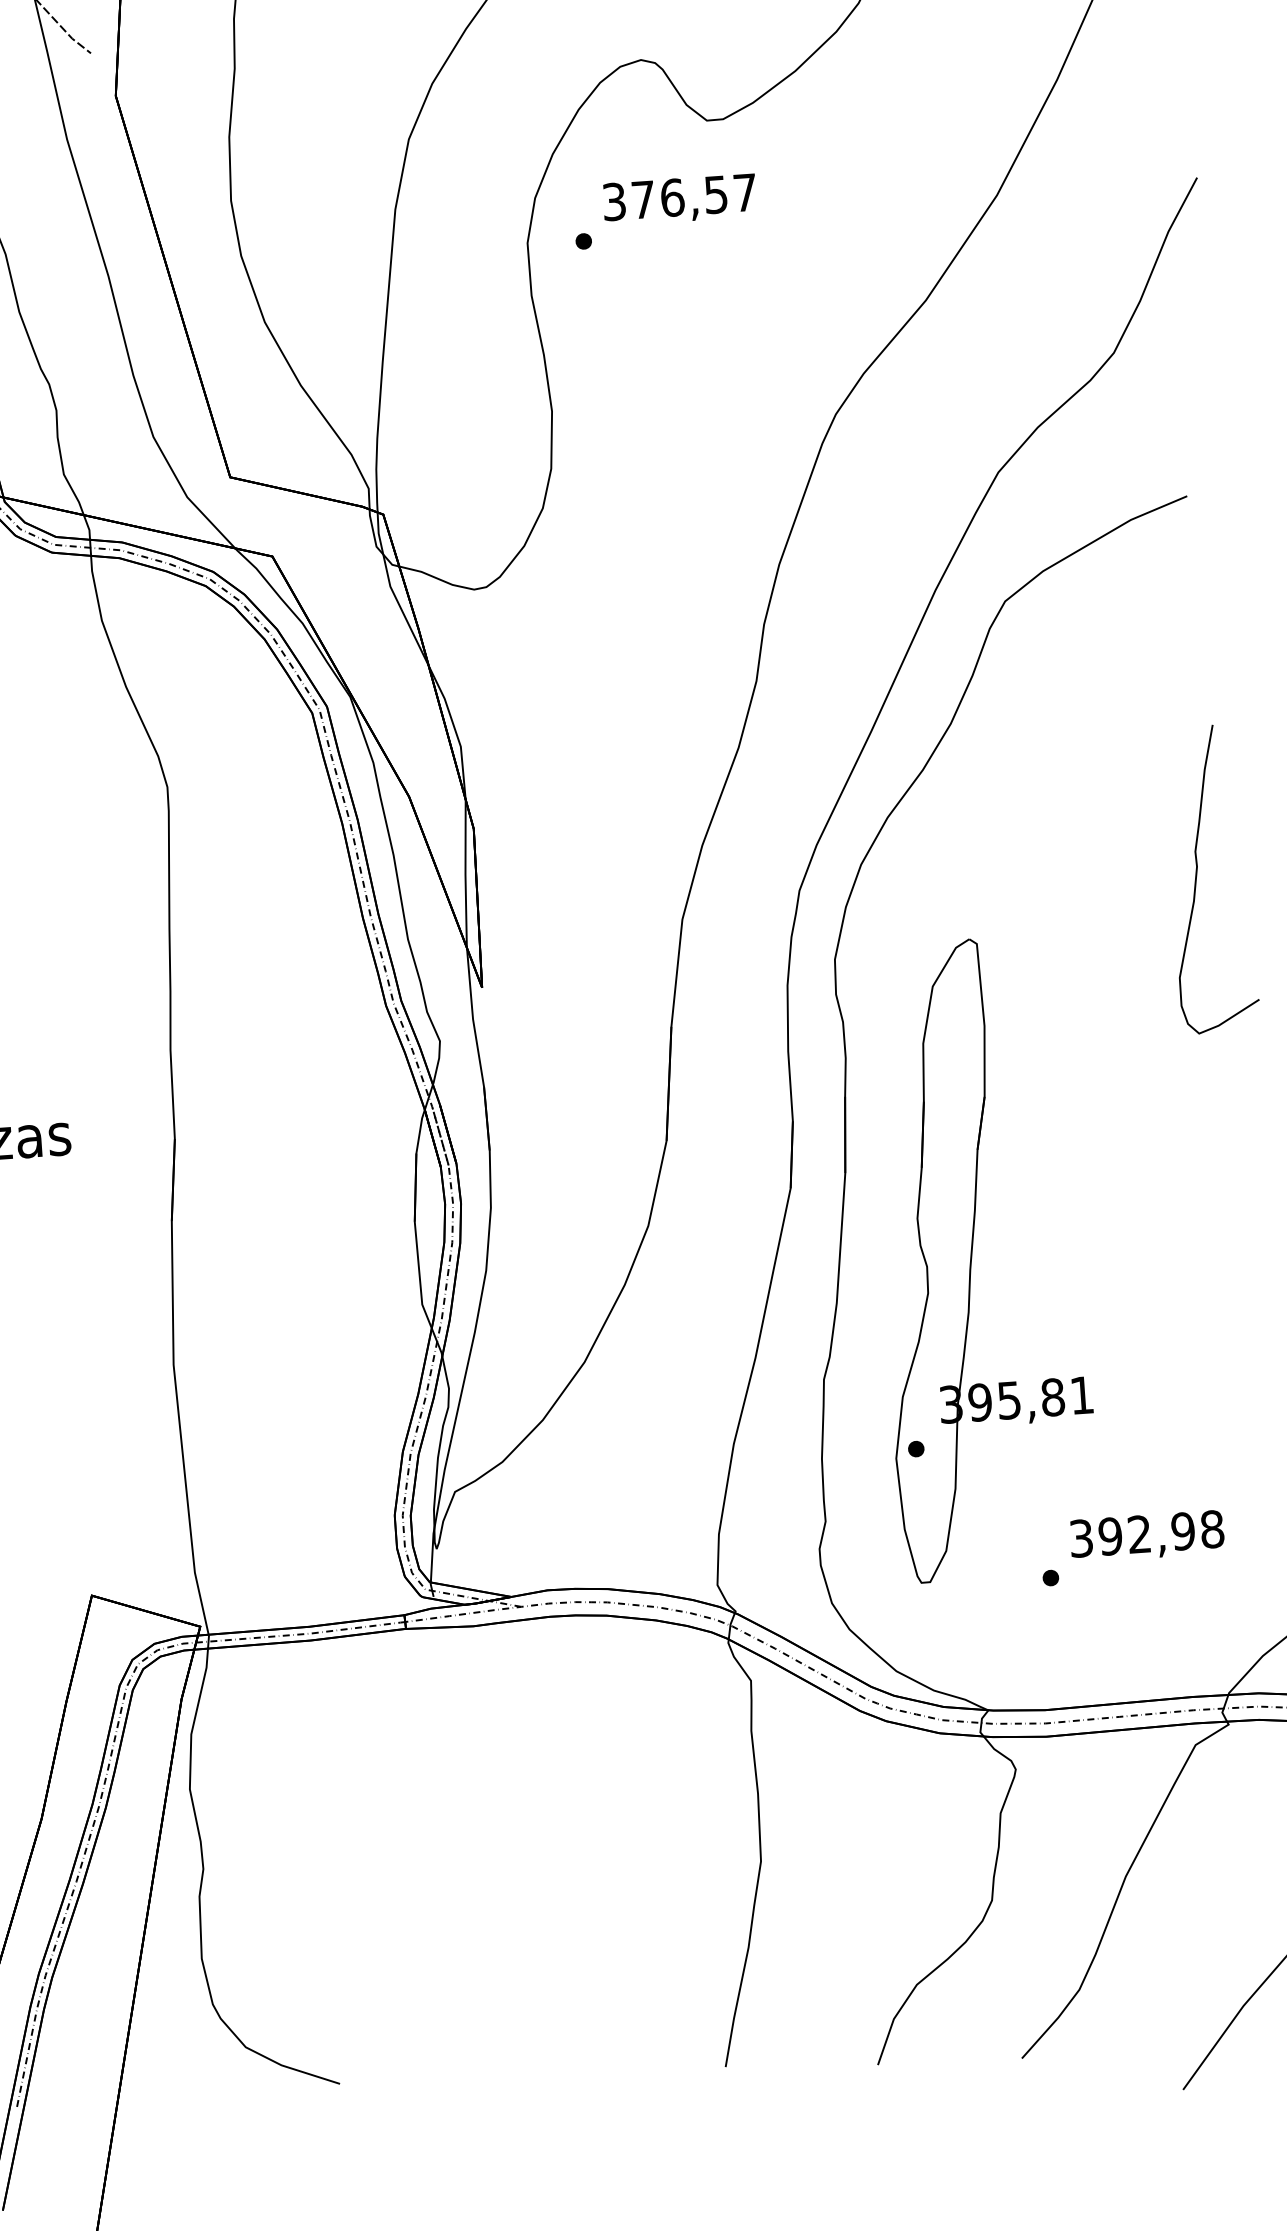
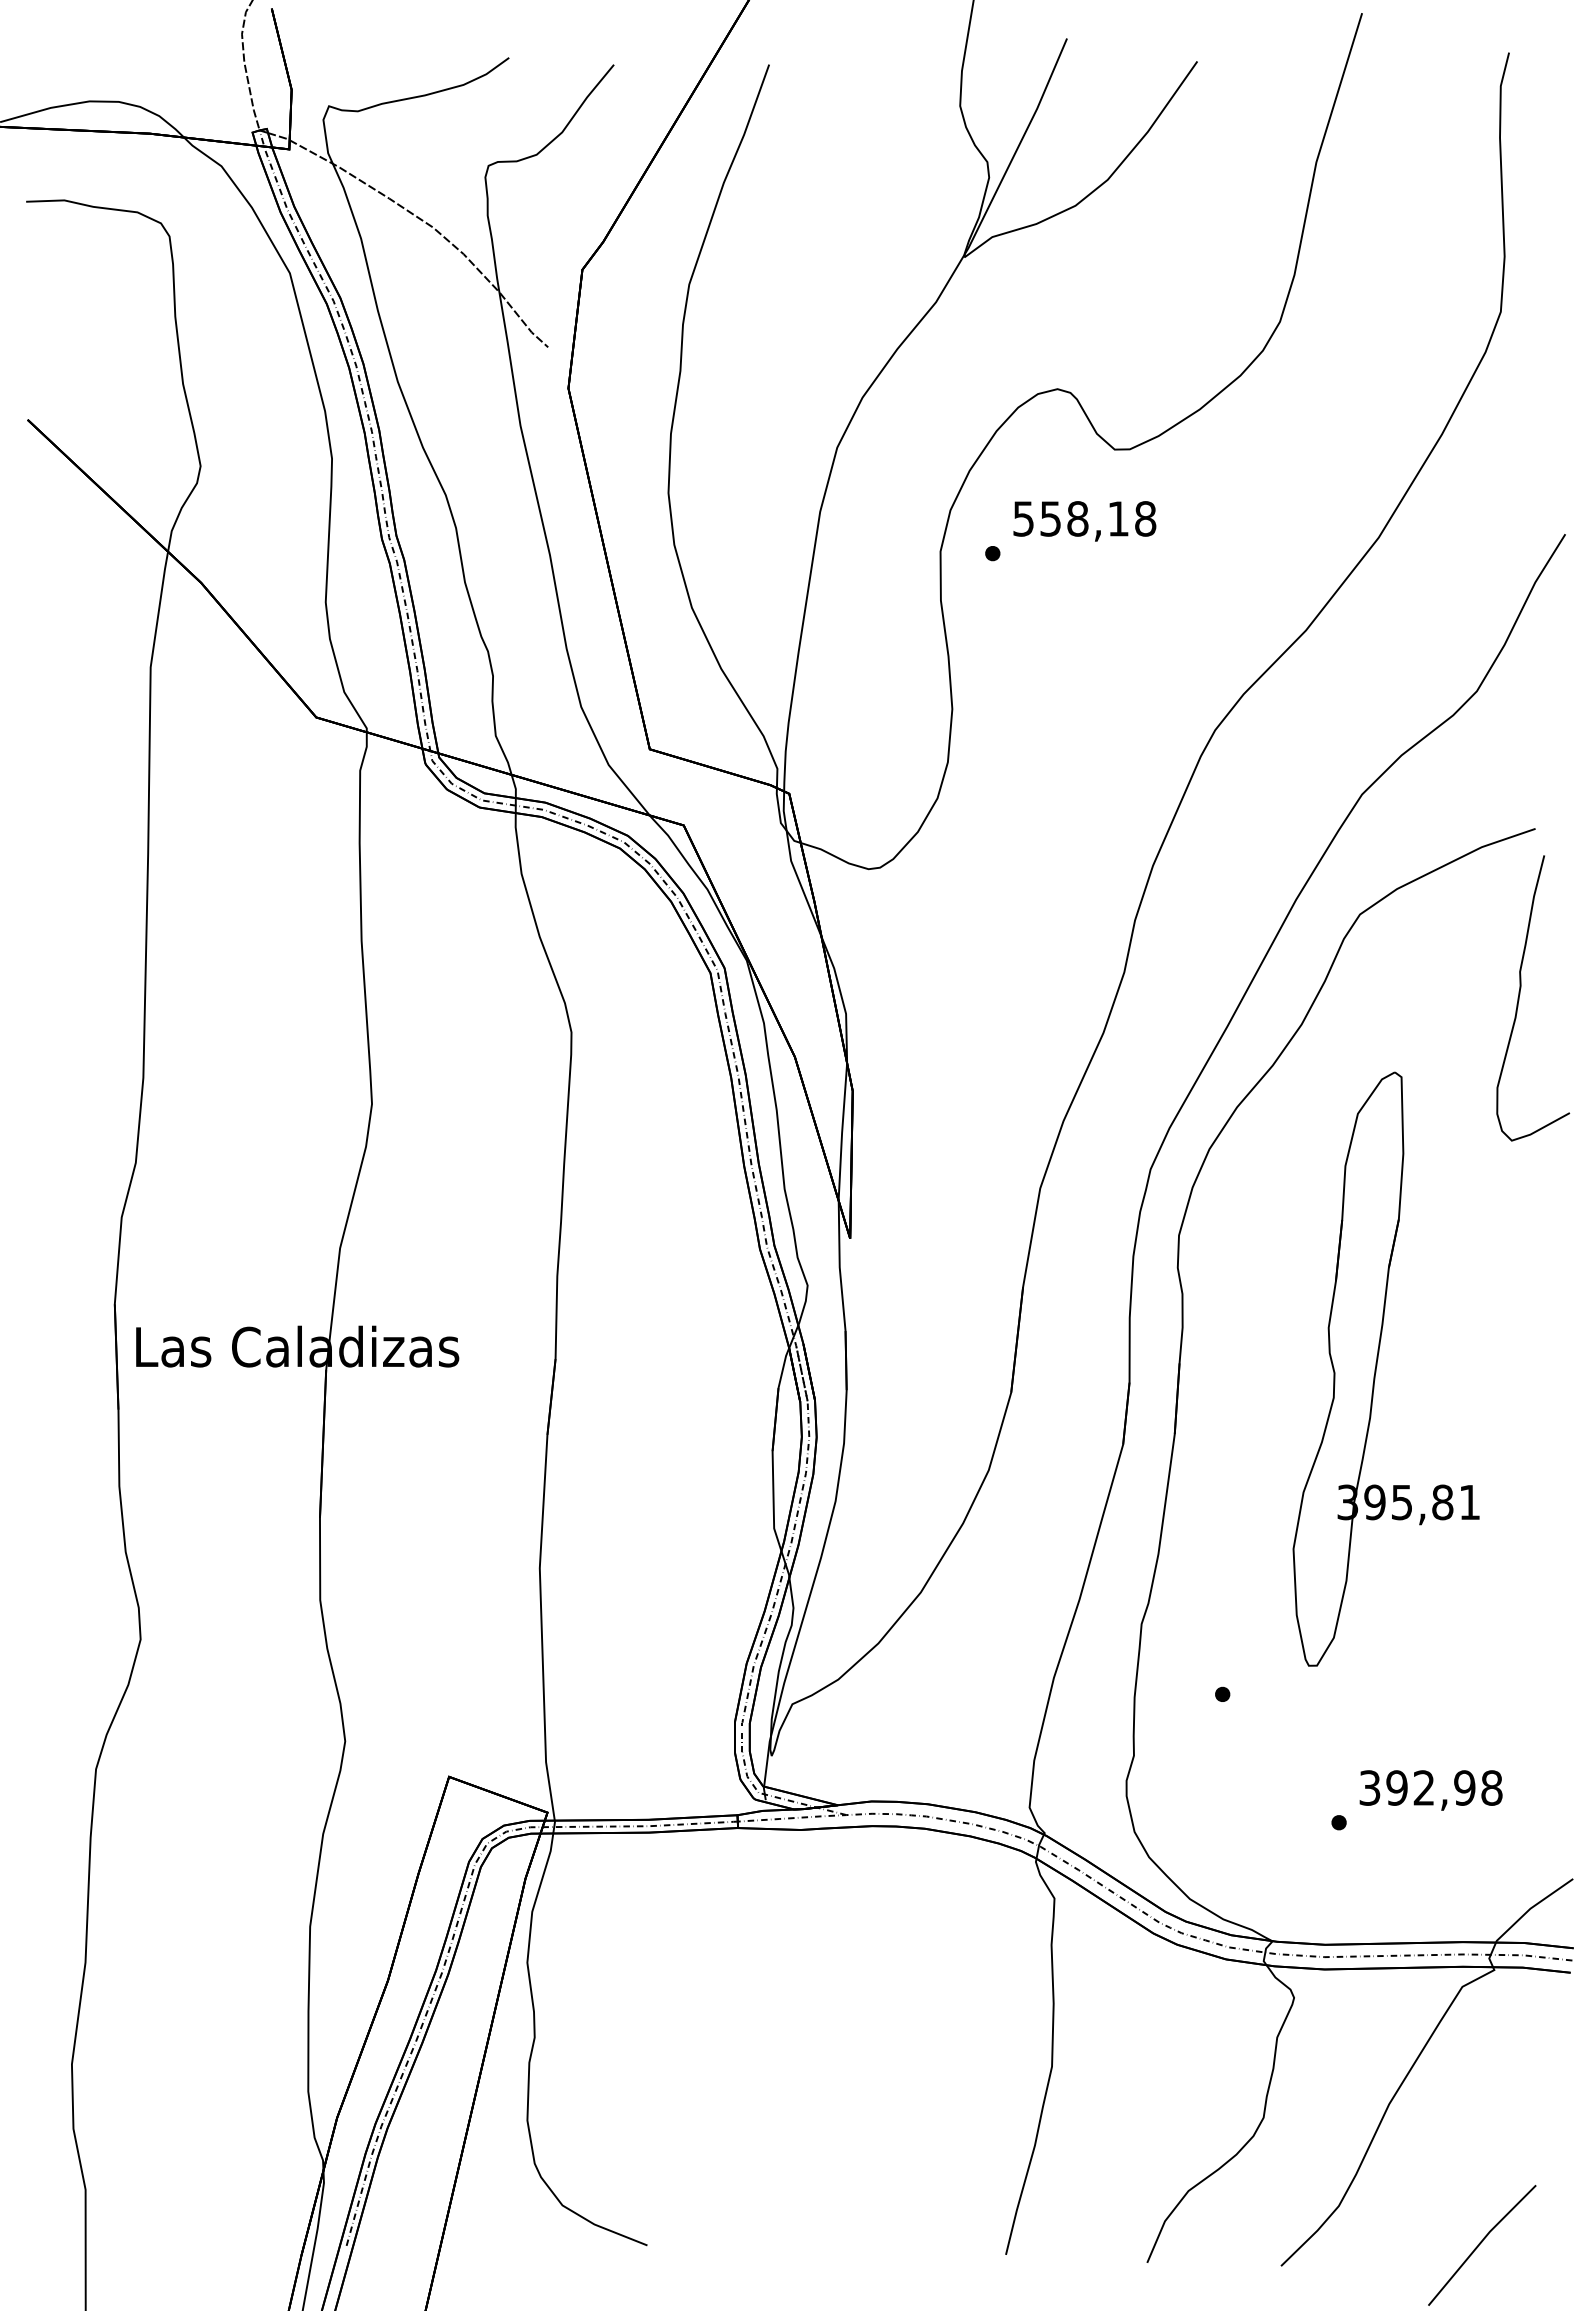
text: (680, 196) -> (1085, 518), 376,57 -> 558,18
curve: (1197, 875) -> (1520, 994), moved
part: (972, 1256) -> (1377, 1366), moved

